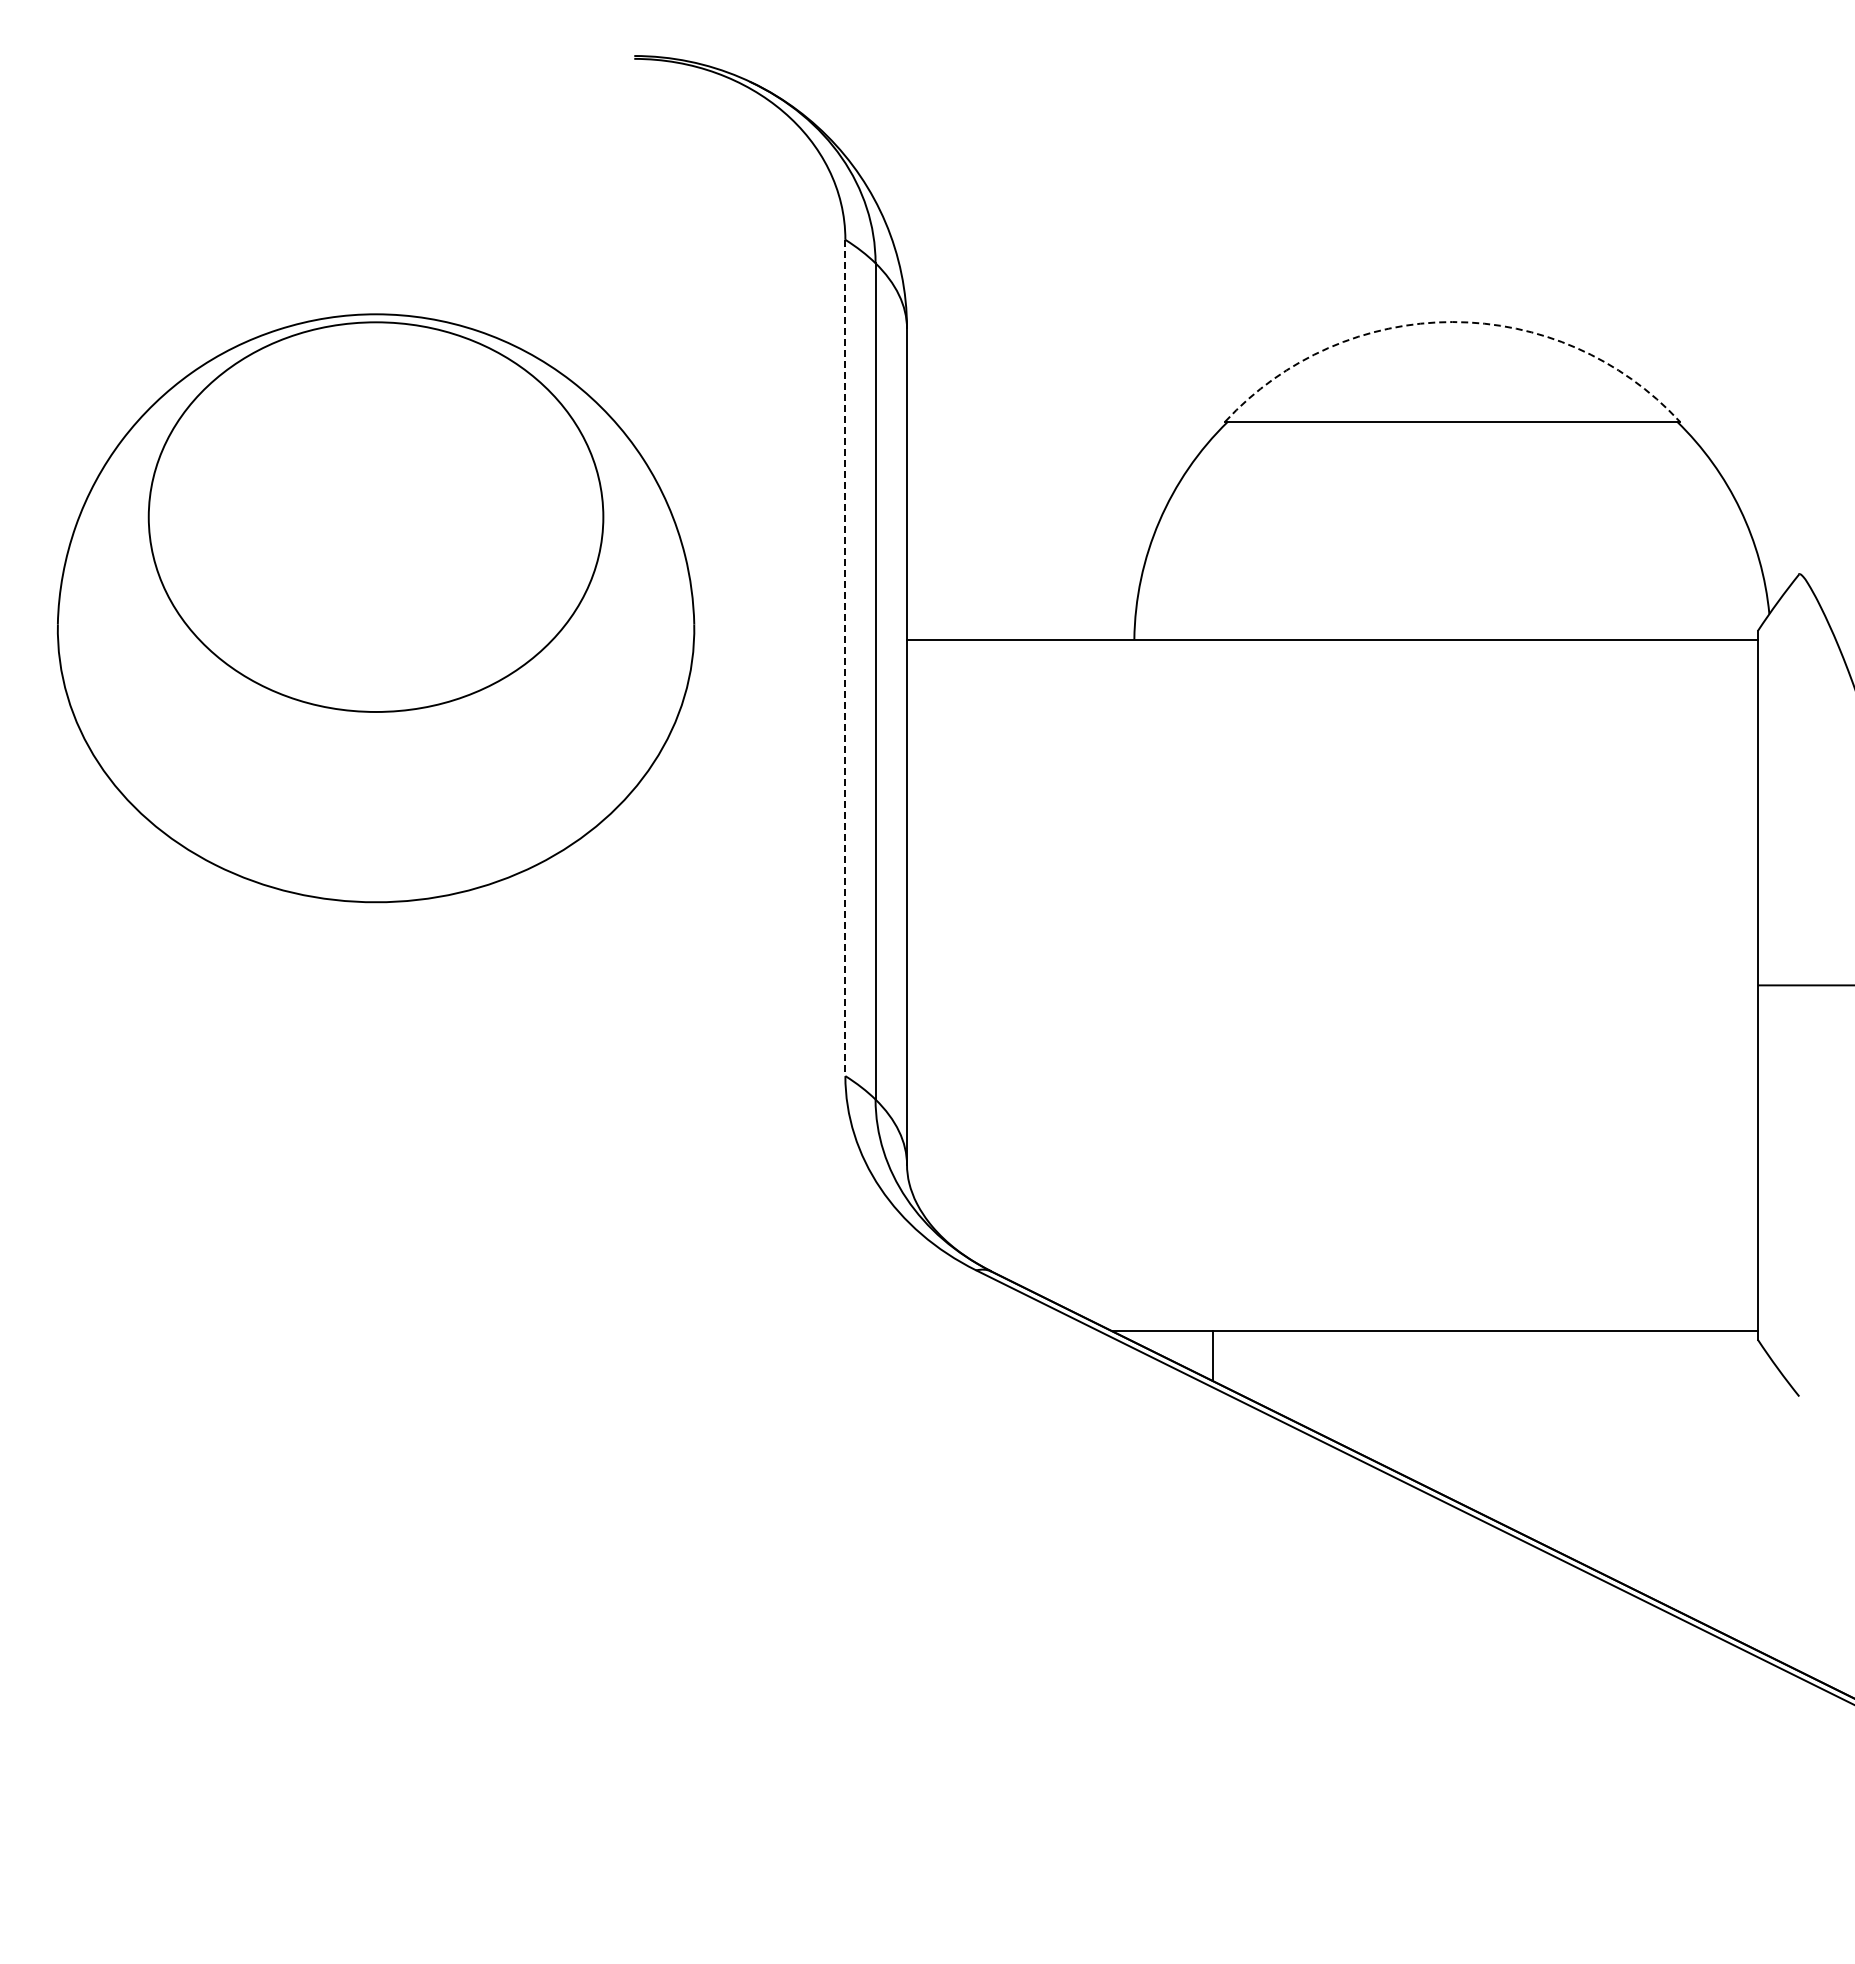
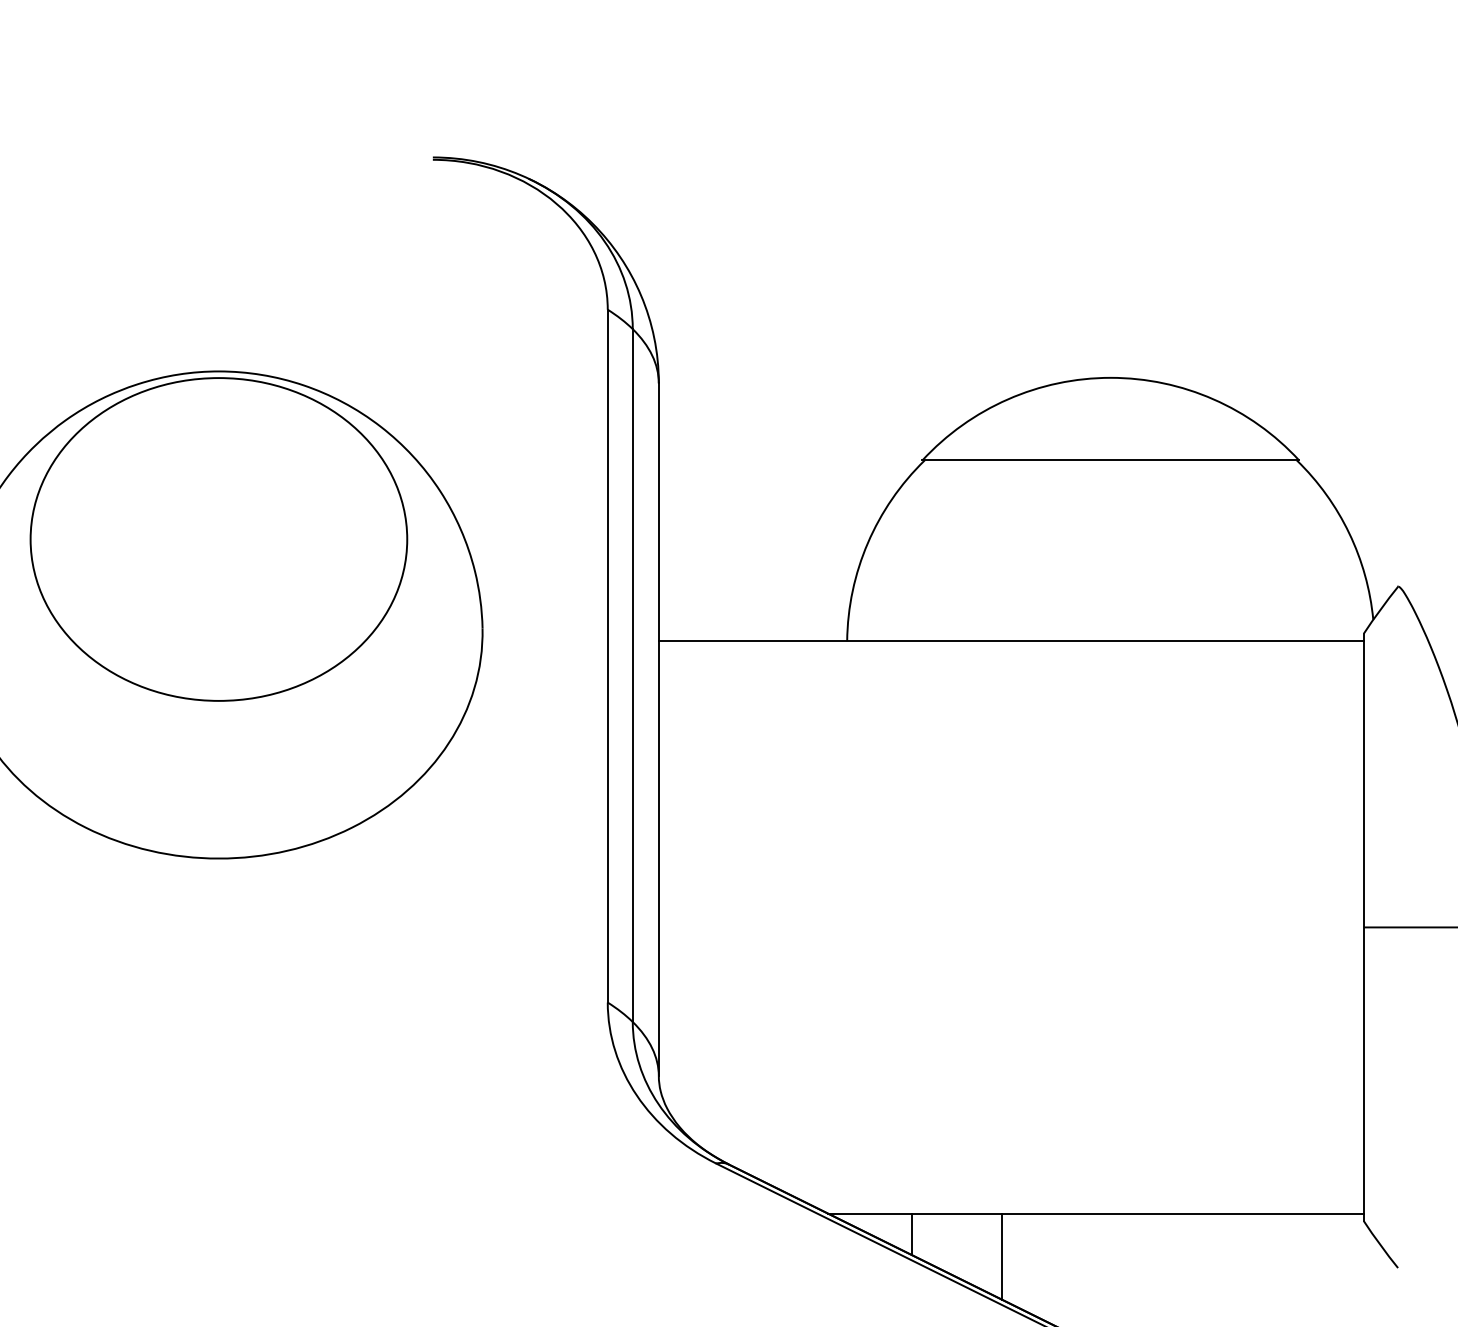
arc: (1452, 322) -> (1110, 378), dashed -> solid
line: (845, 658) -> (607, 656), dashed -> solid
line: (1321, 1382) -> (1002, 1256), added

